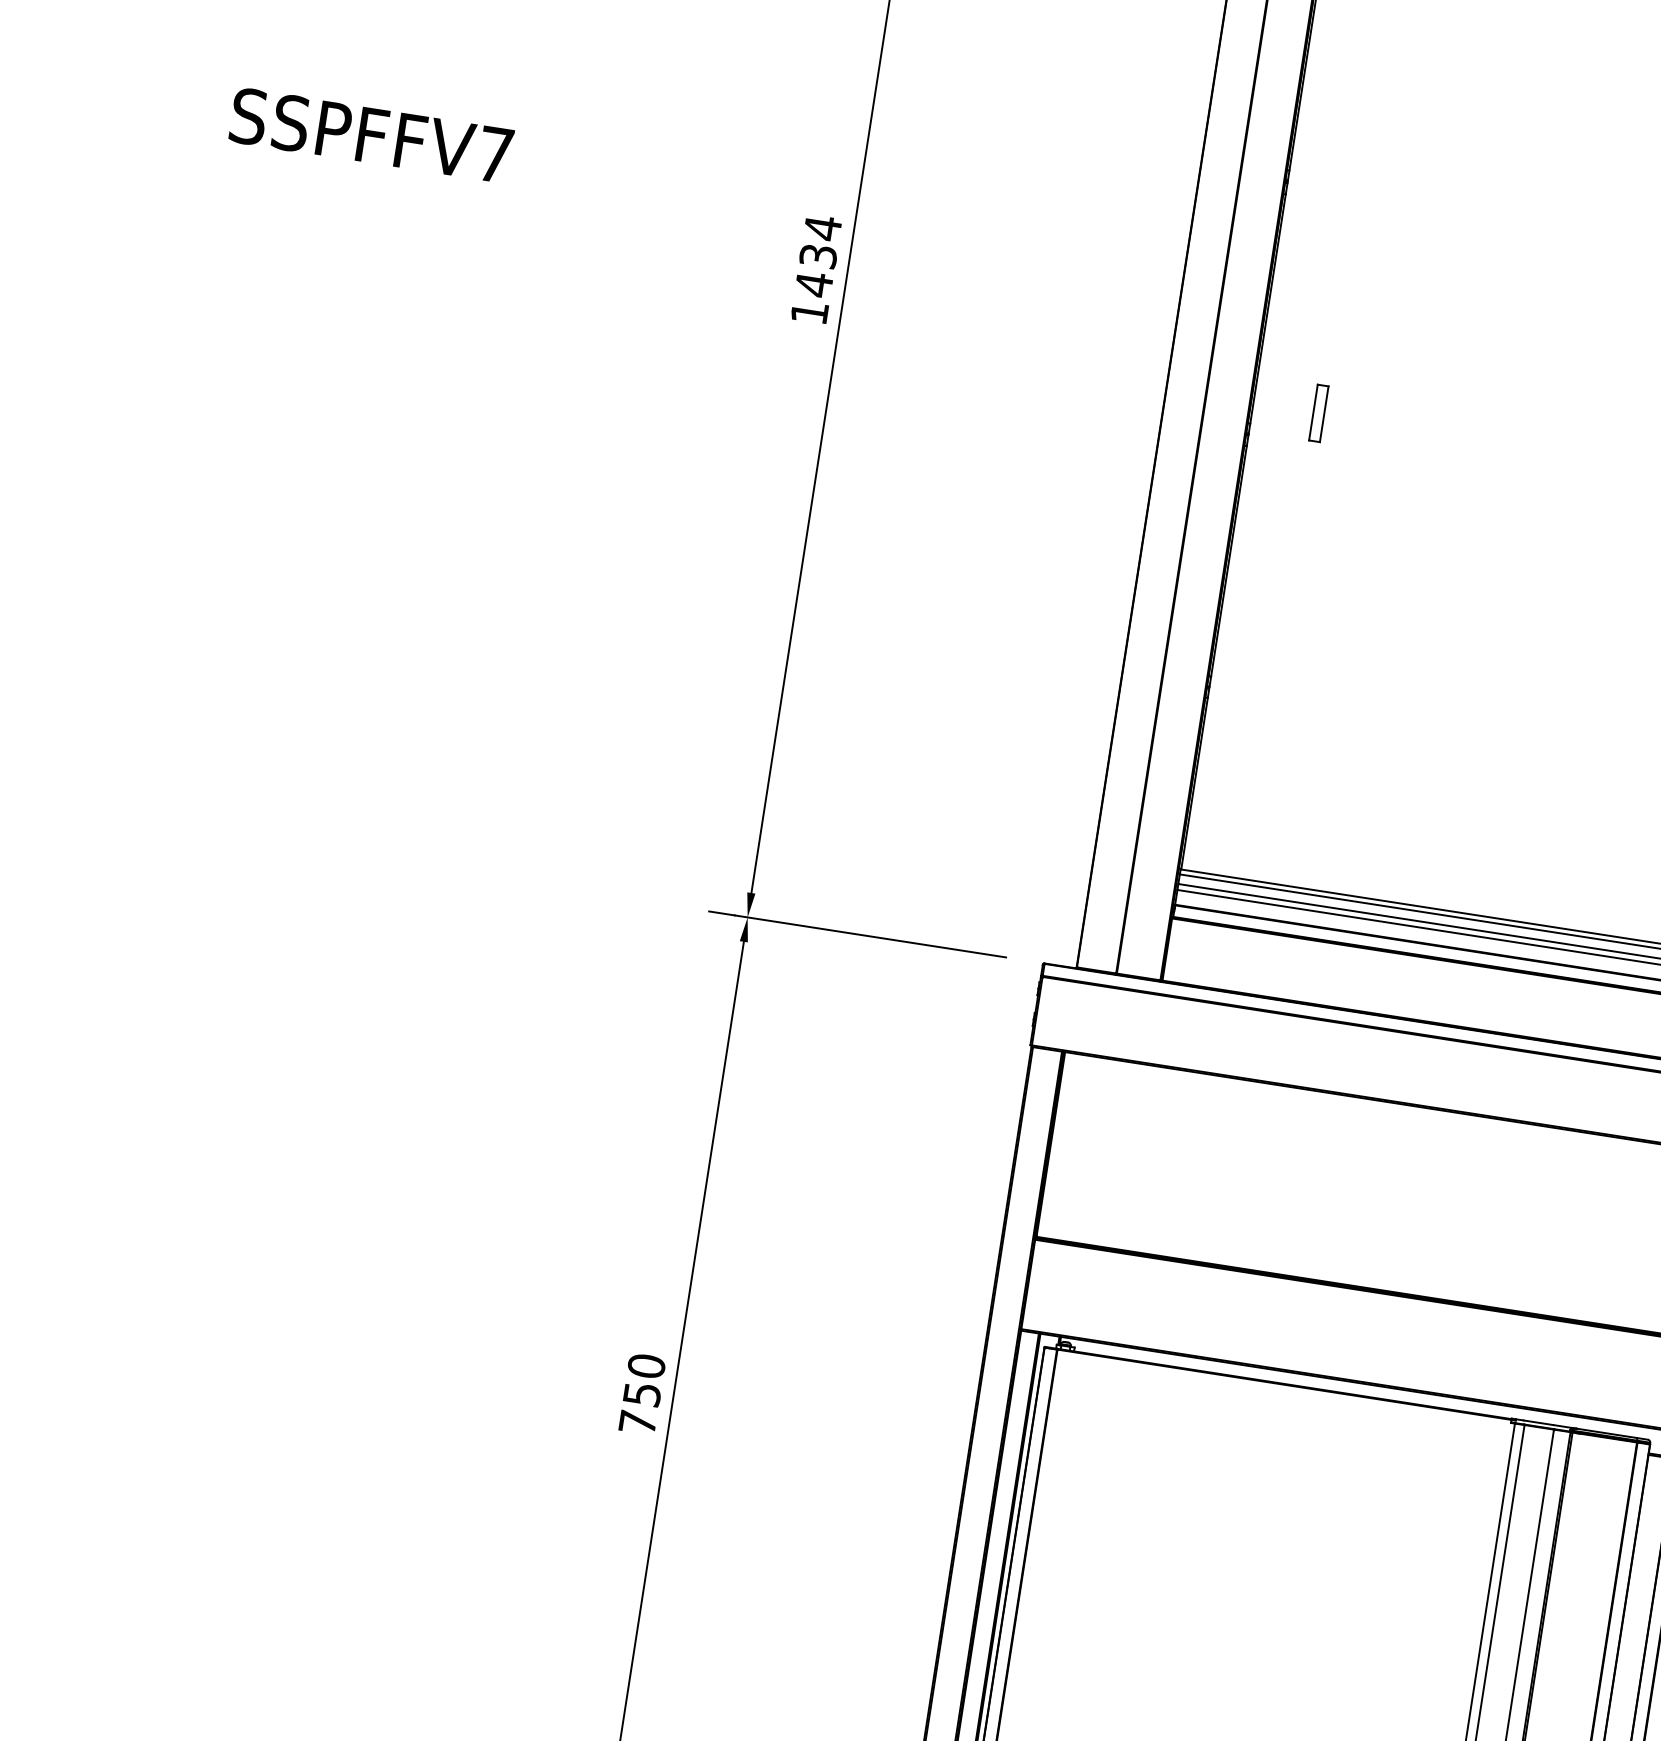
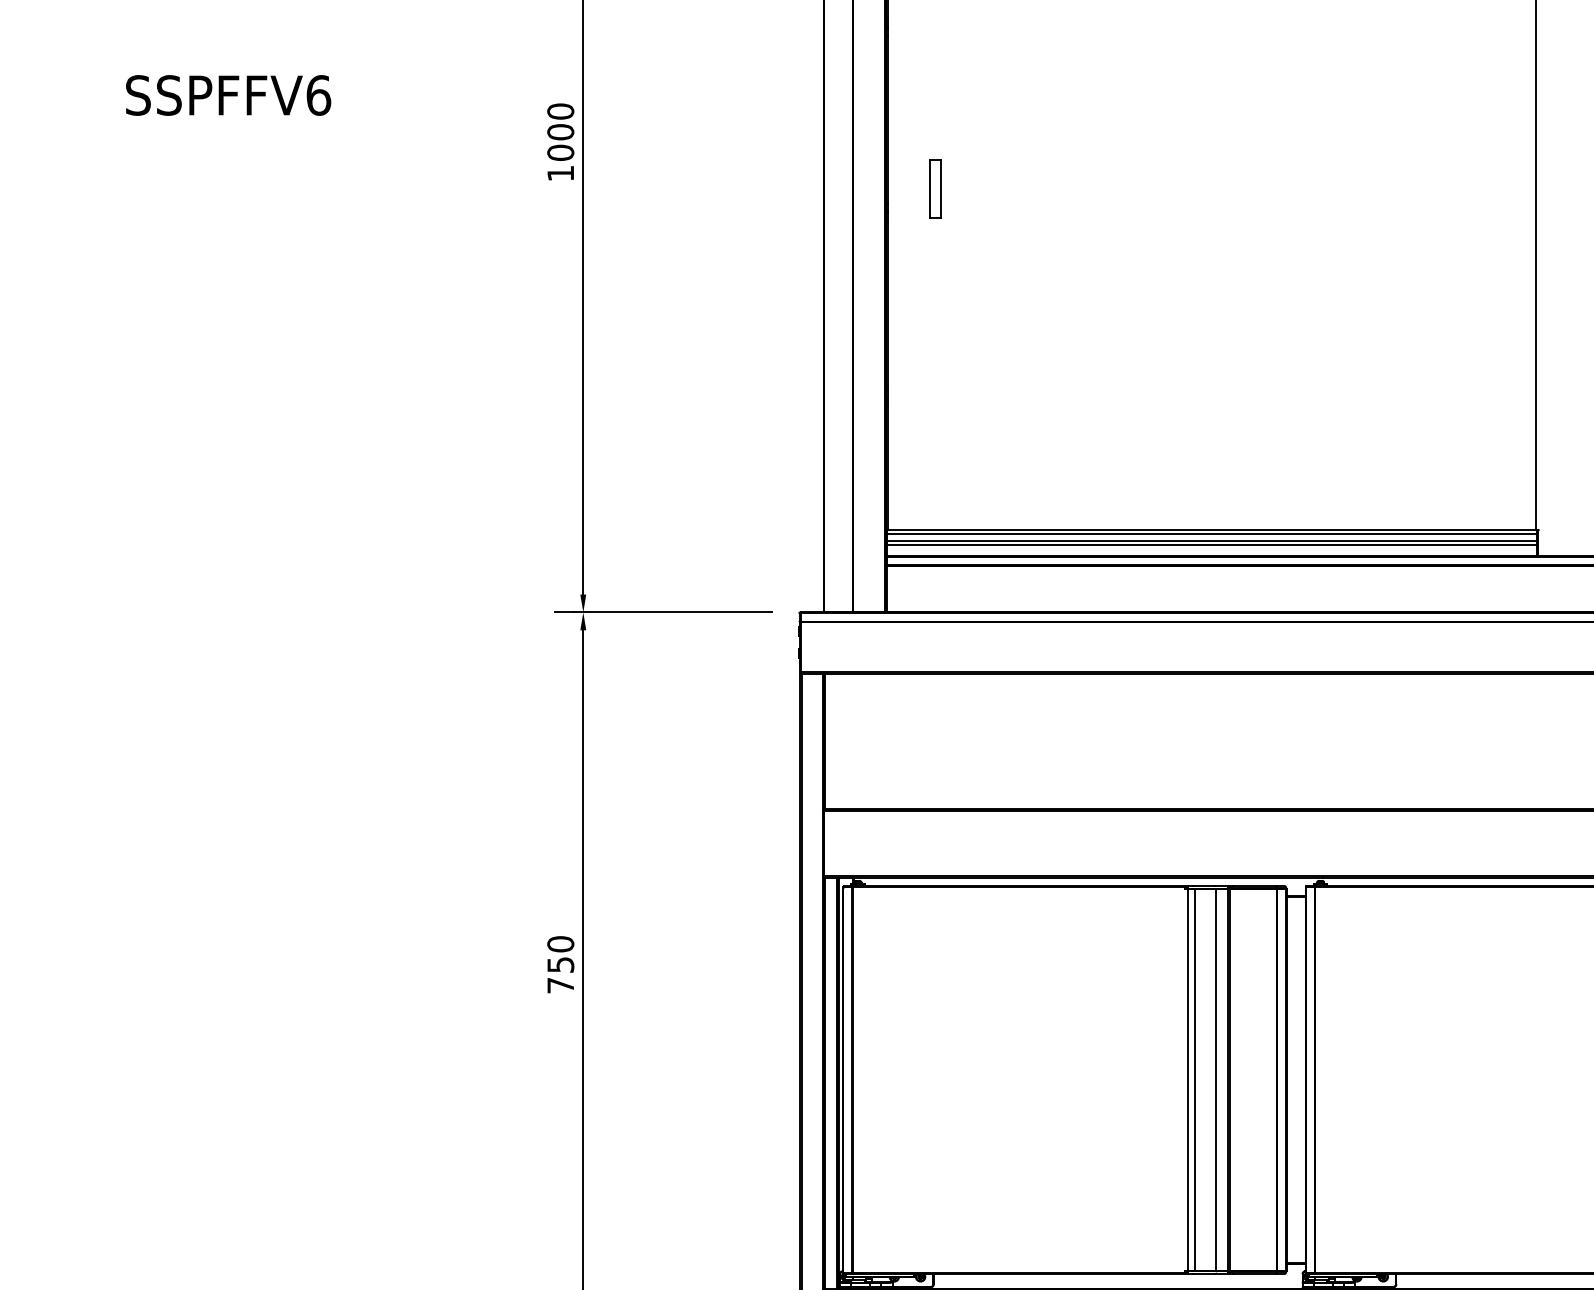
text: (495, 154) -> (318, 95), SSPFFV7 -> SSPFFV6
text: (818, 256) -> (560, 132), 1434 -> 1000
part: (1318, 412) -> (935, 188), size x1.43

